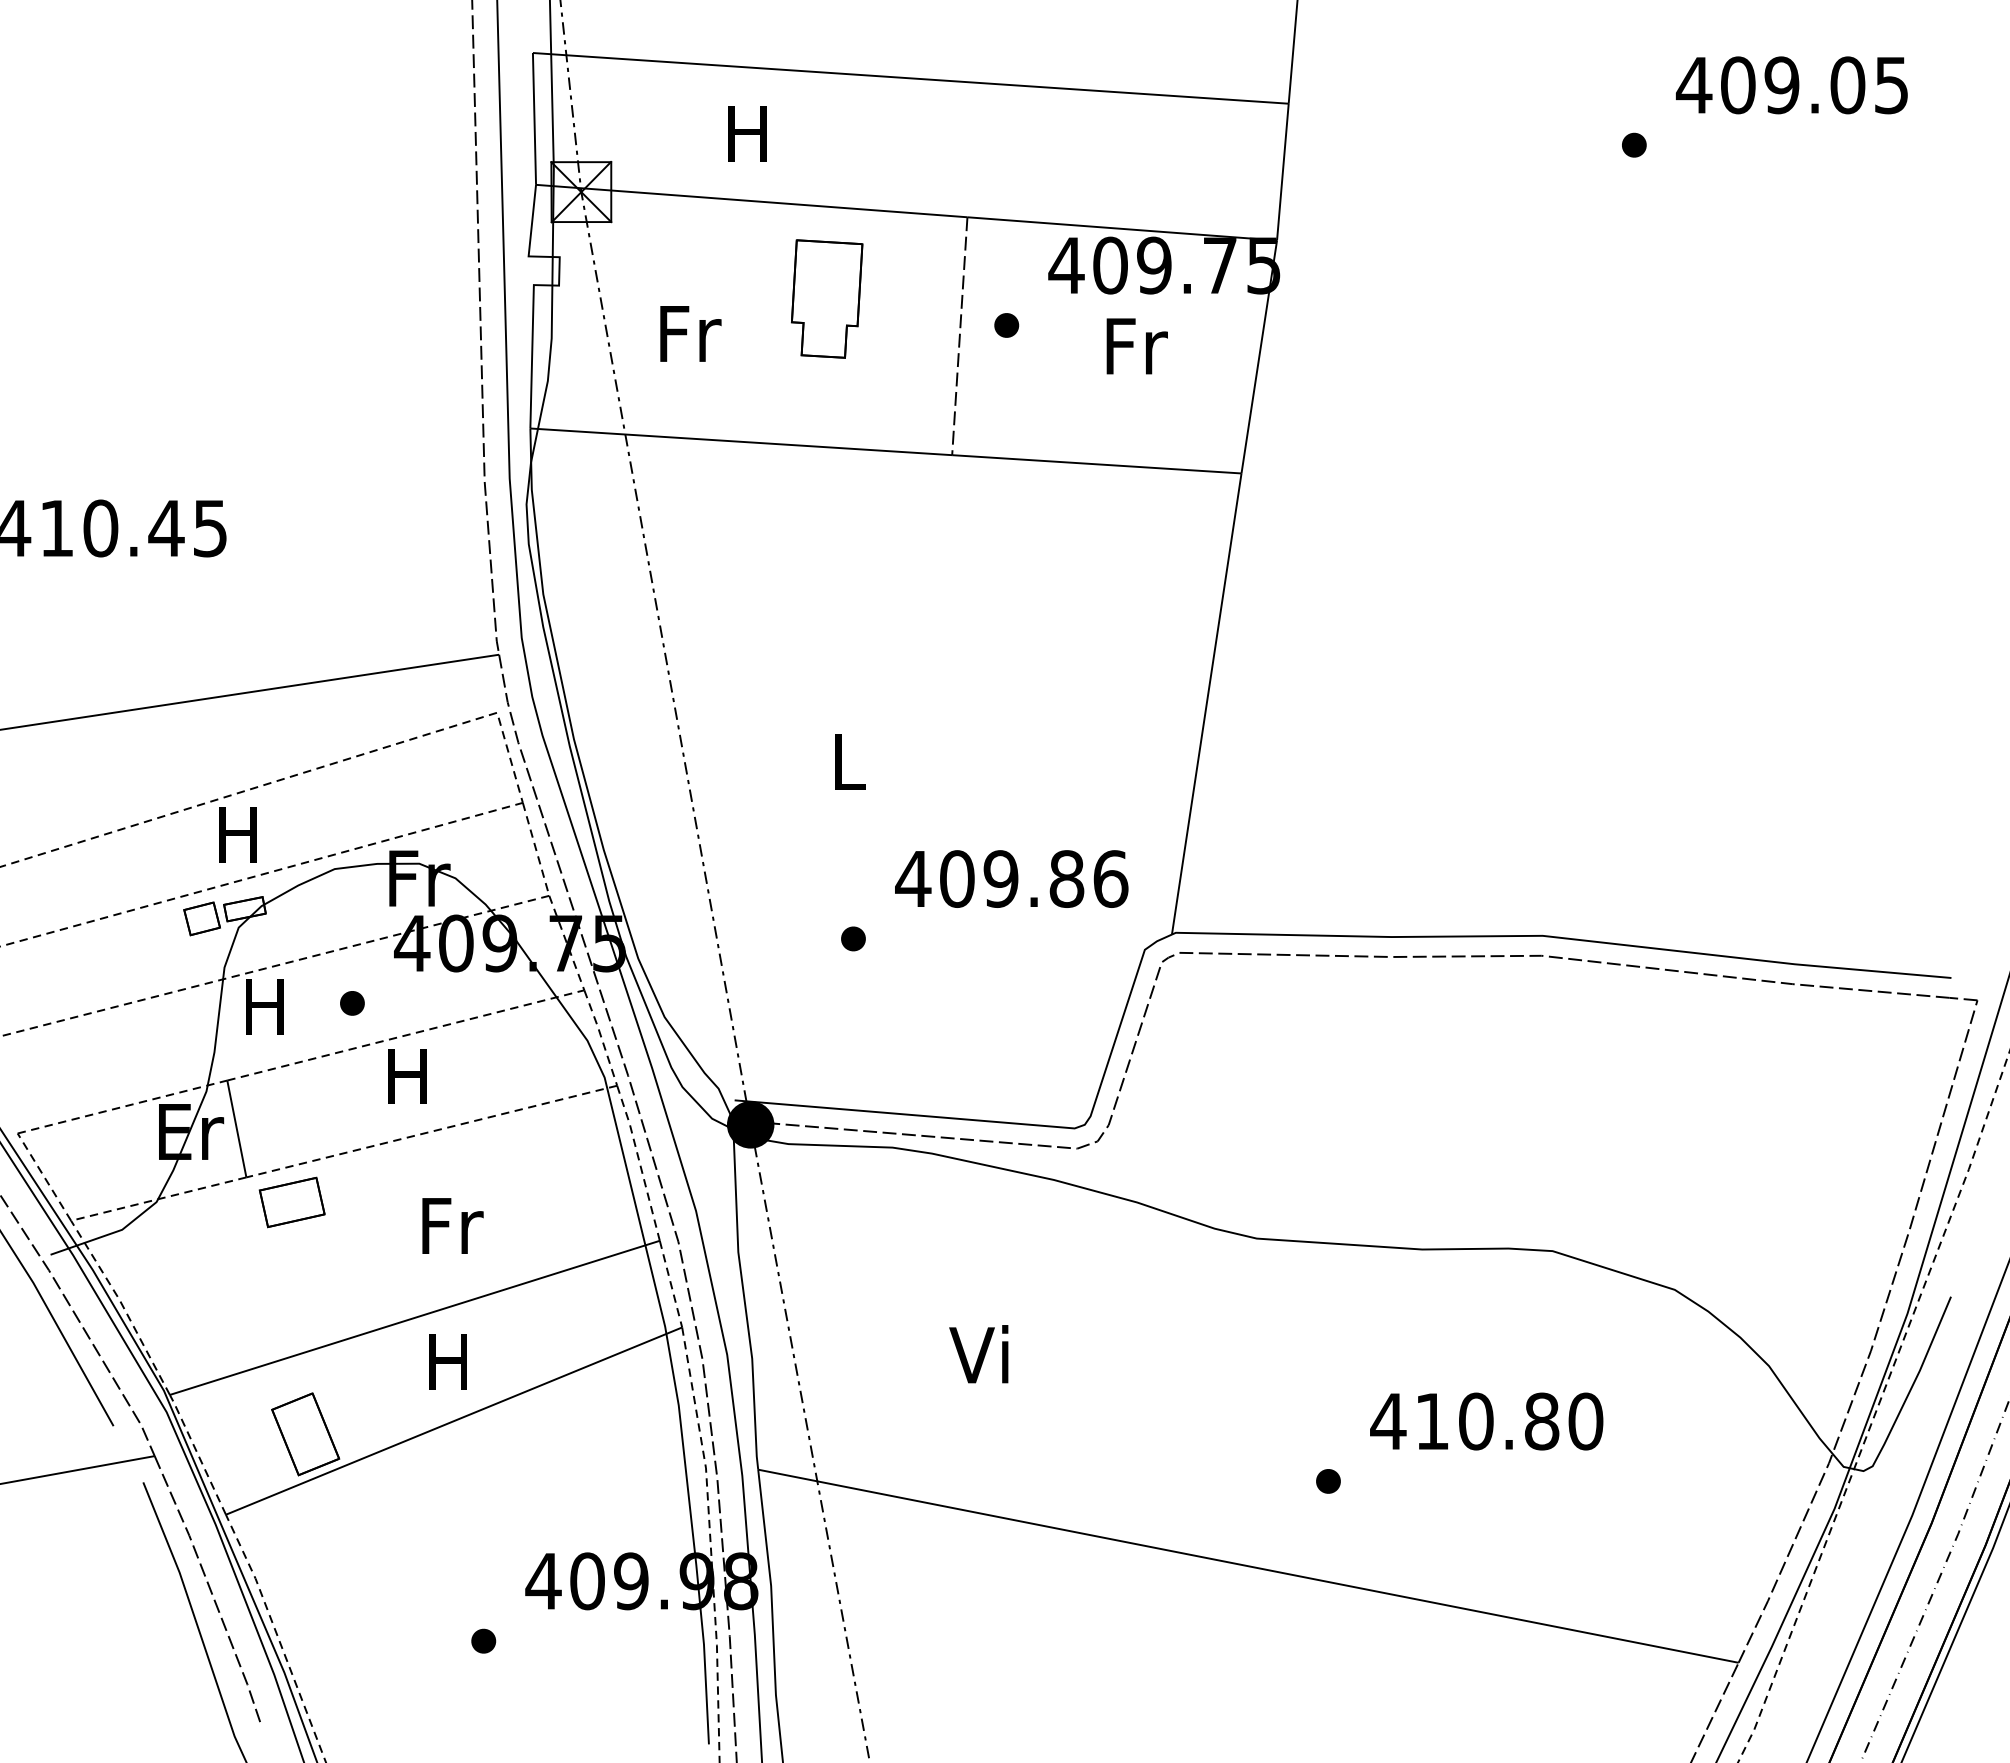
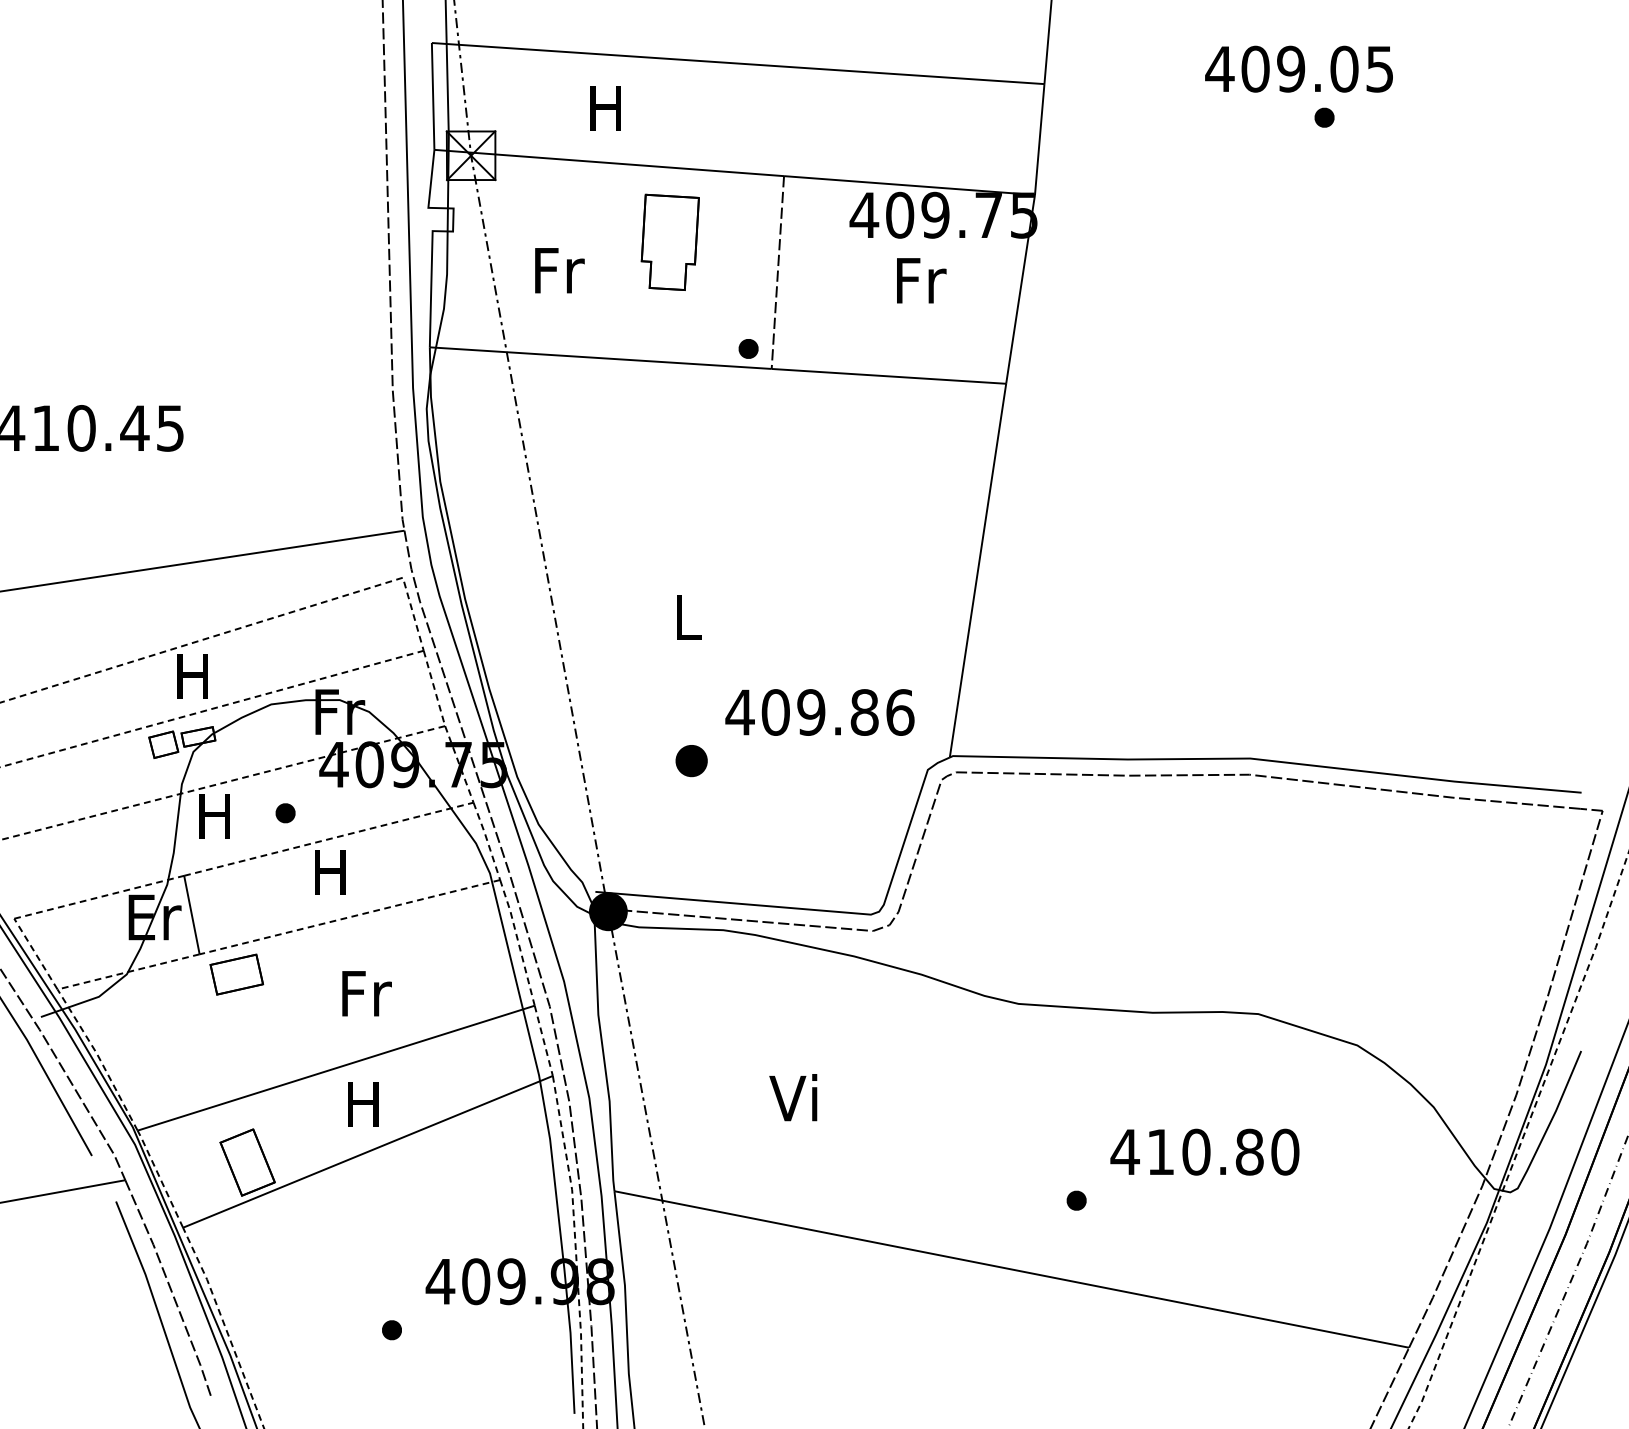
text: (1791, 85) -> (1298, 69), moved
part: (1006, 325) -> (748, 348), moved
part: (853, 938) -> (691, 760), size x1.6

